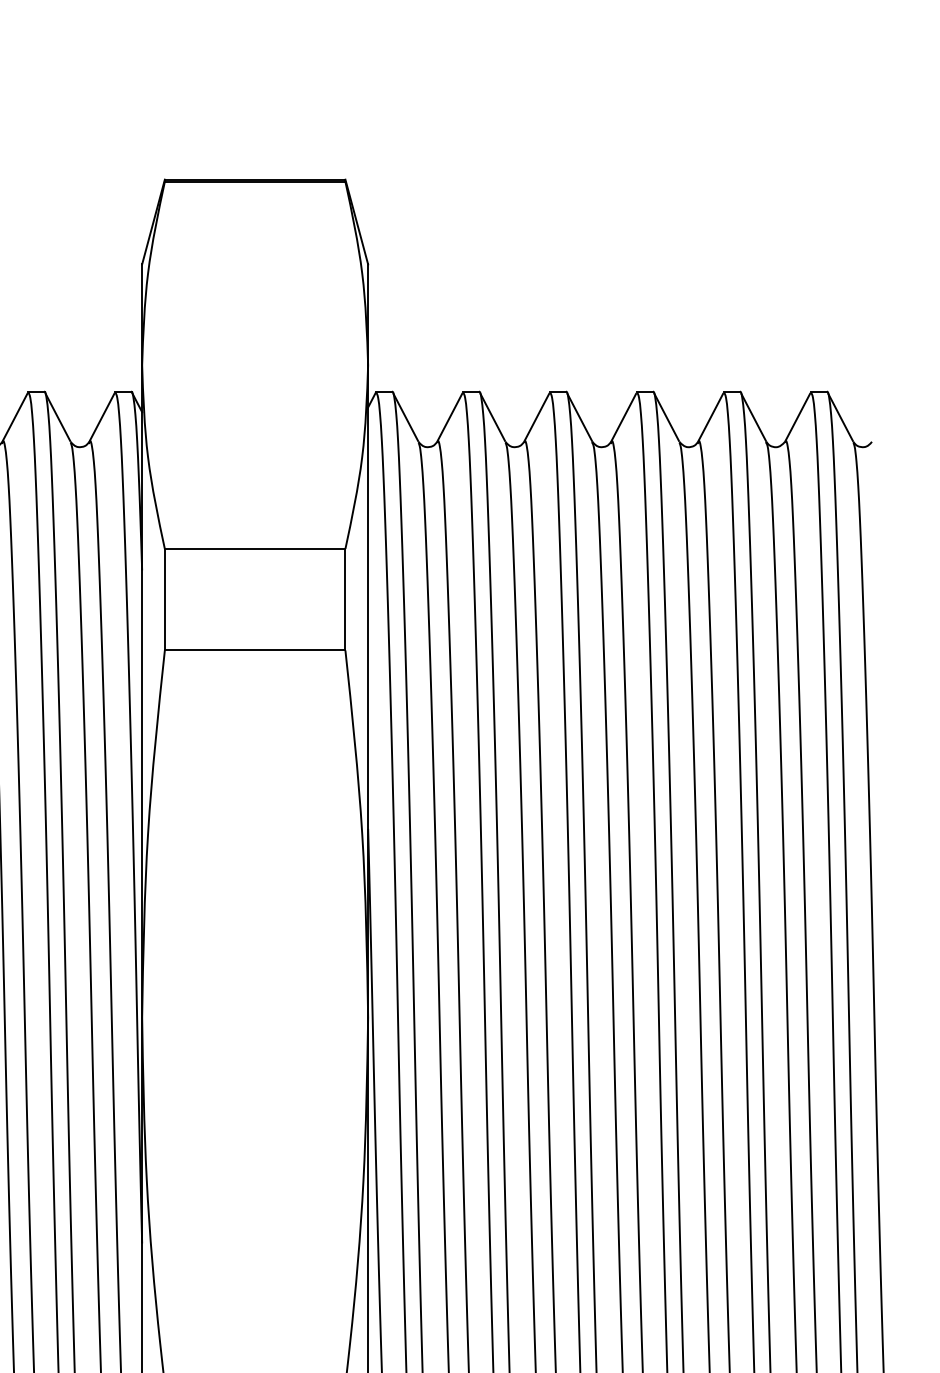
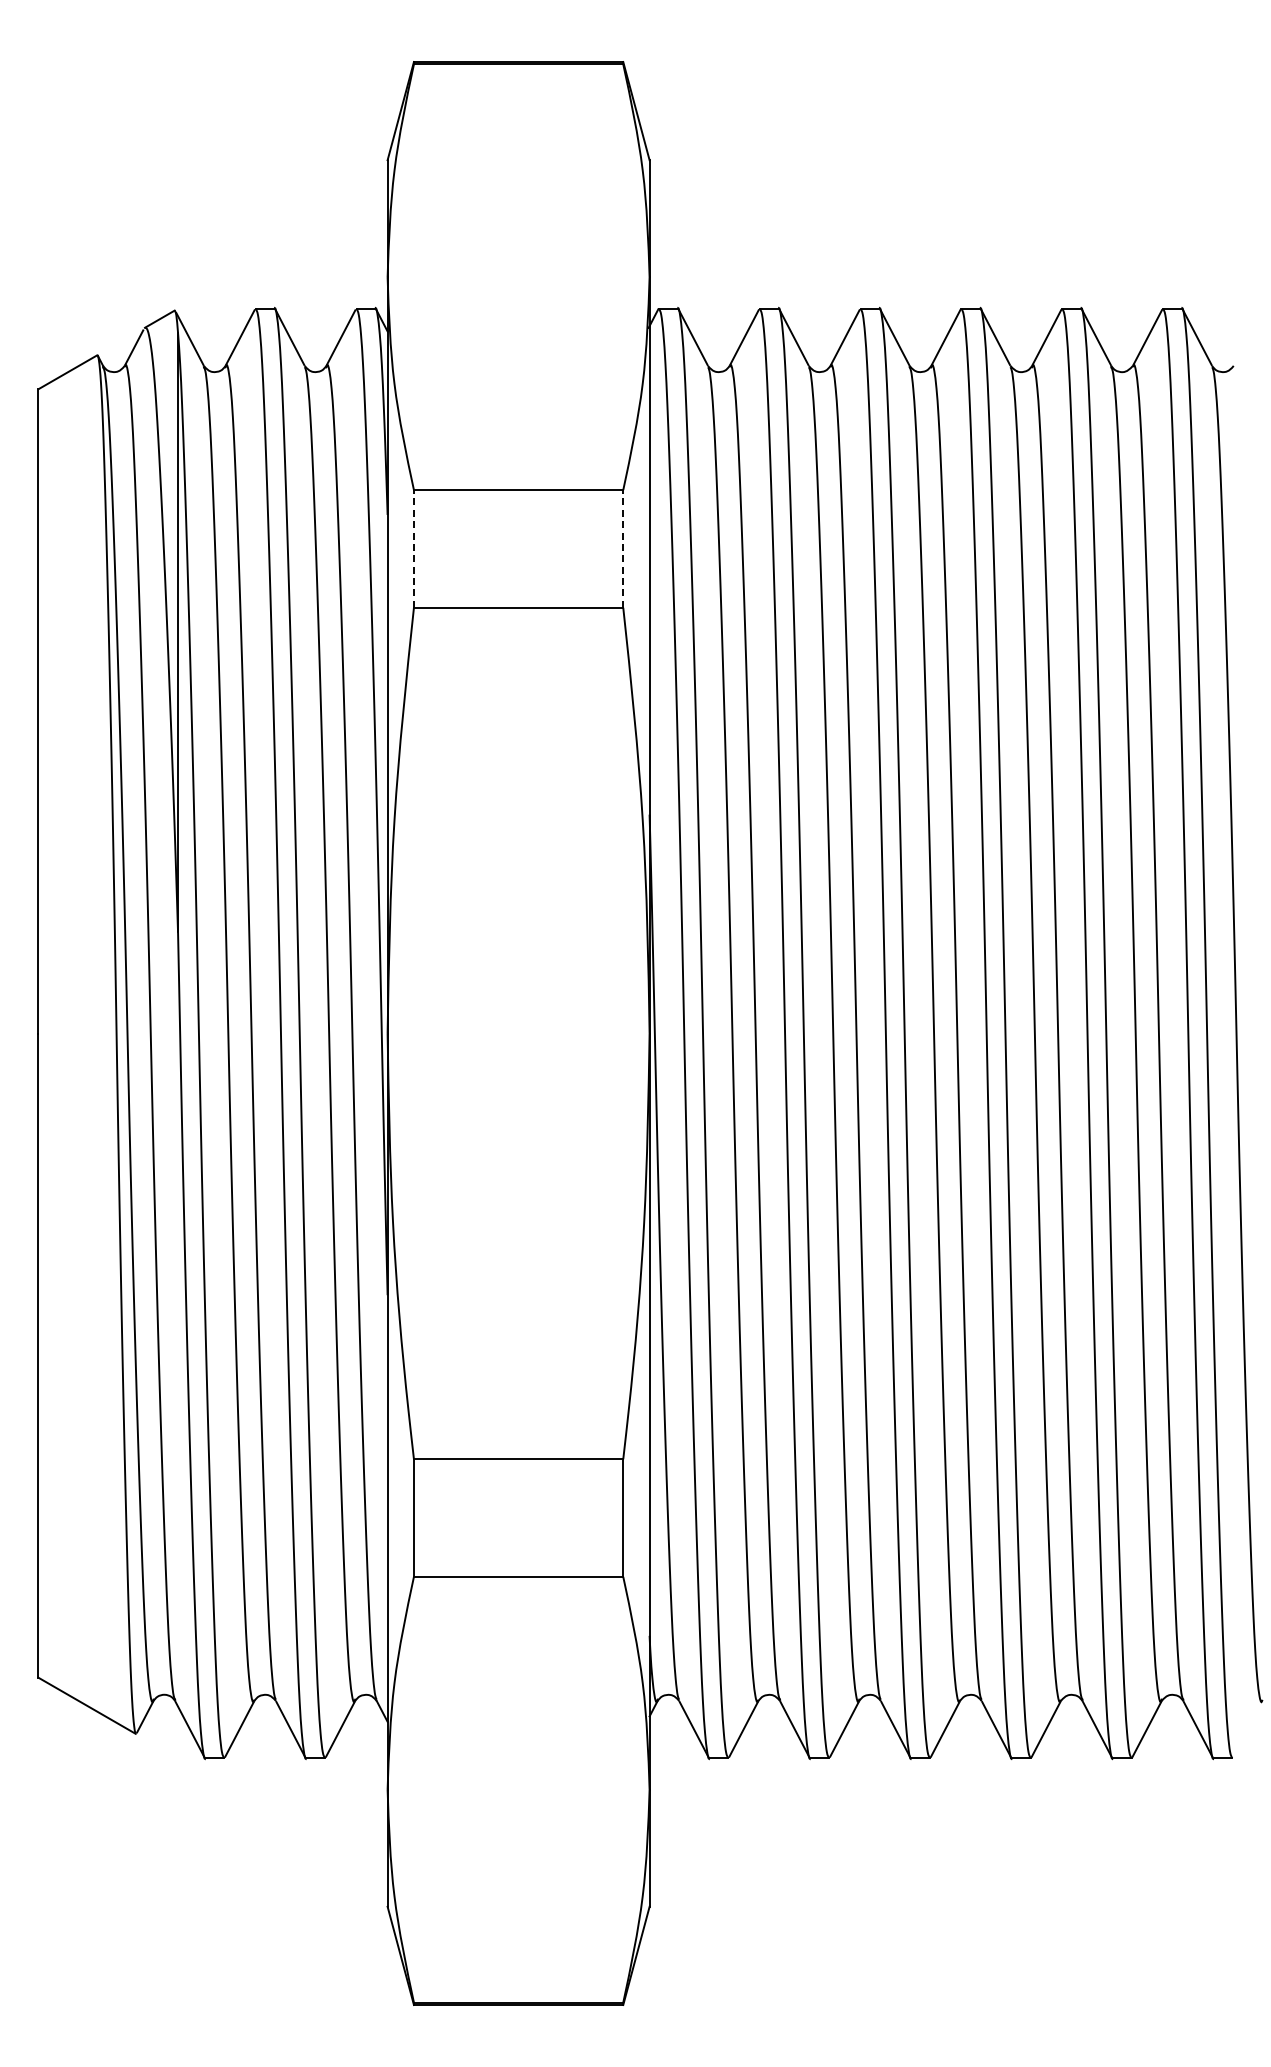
line: (164, 599) -> (413, 548), solid -> dashed
line: (345, 599) -> (623, 548), solid -> dashed

